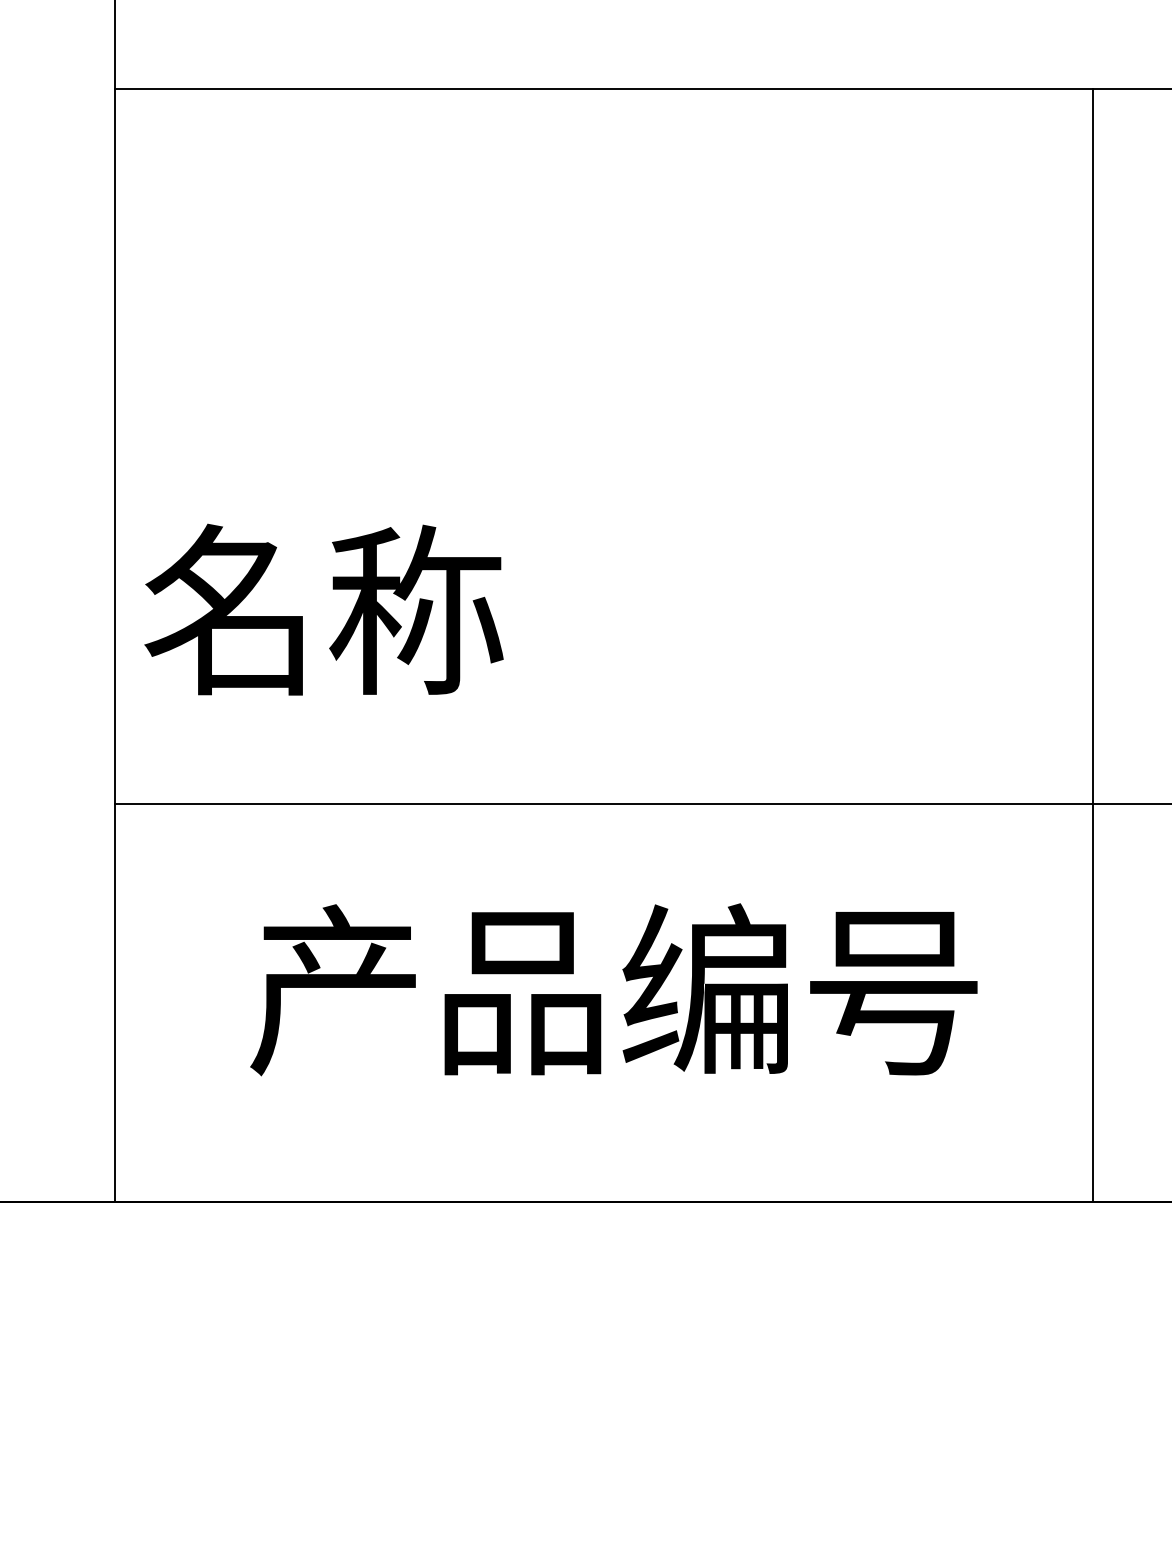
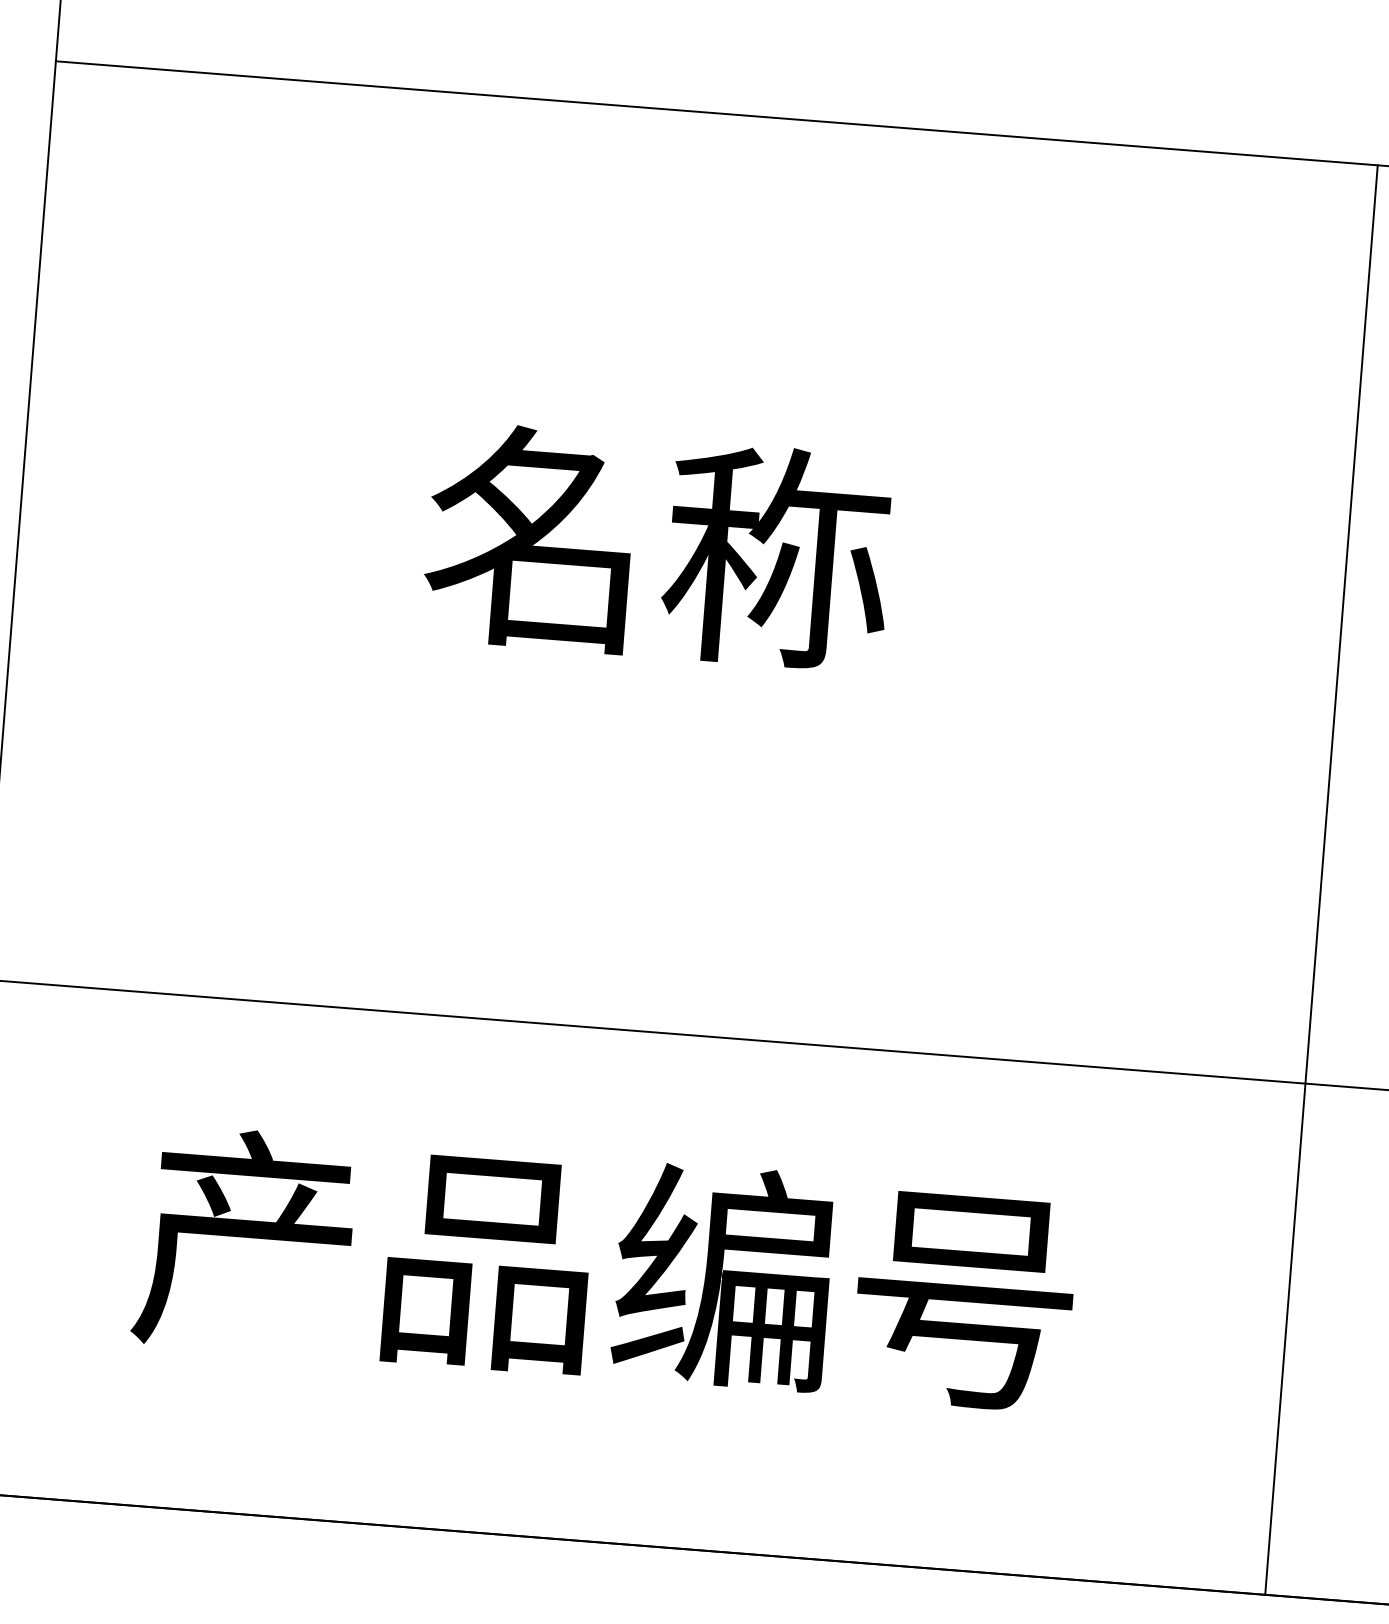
text: (323, 609) -> (657, 547), moved
line: (1093, 645) -> (1321, 879), moved

